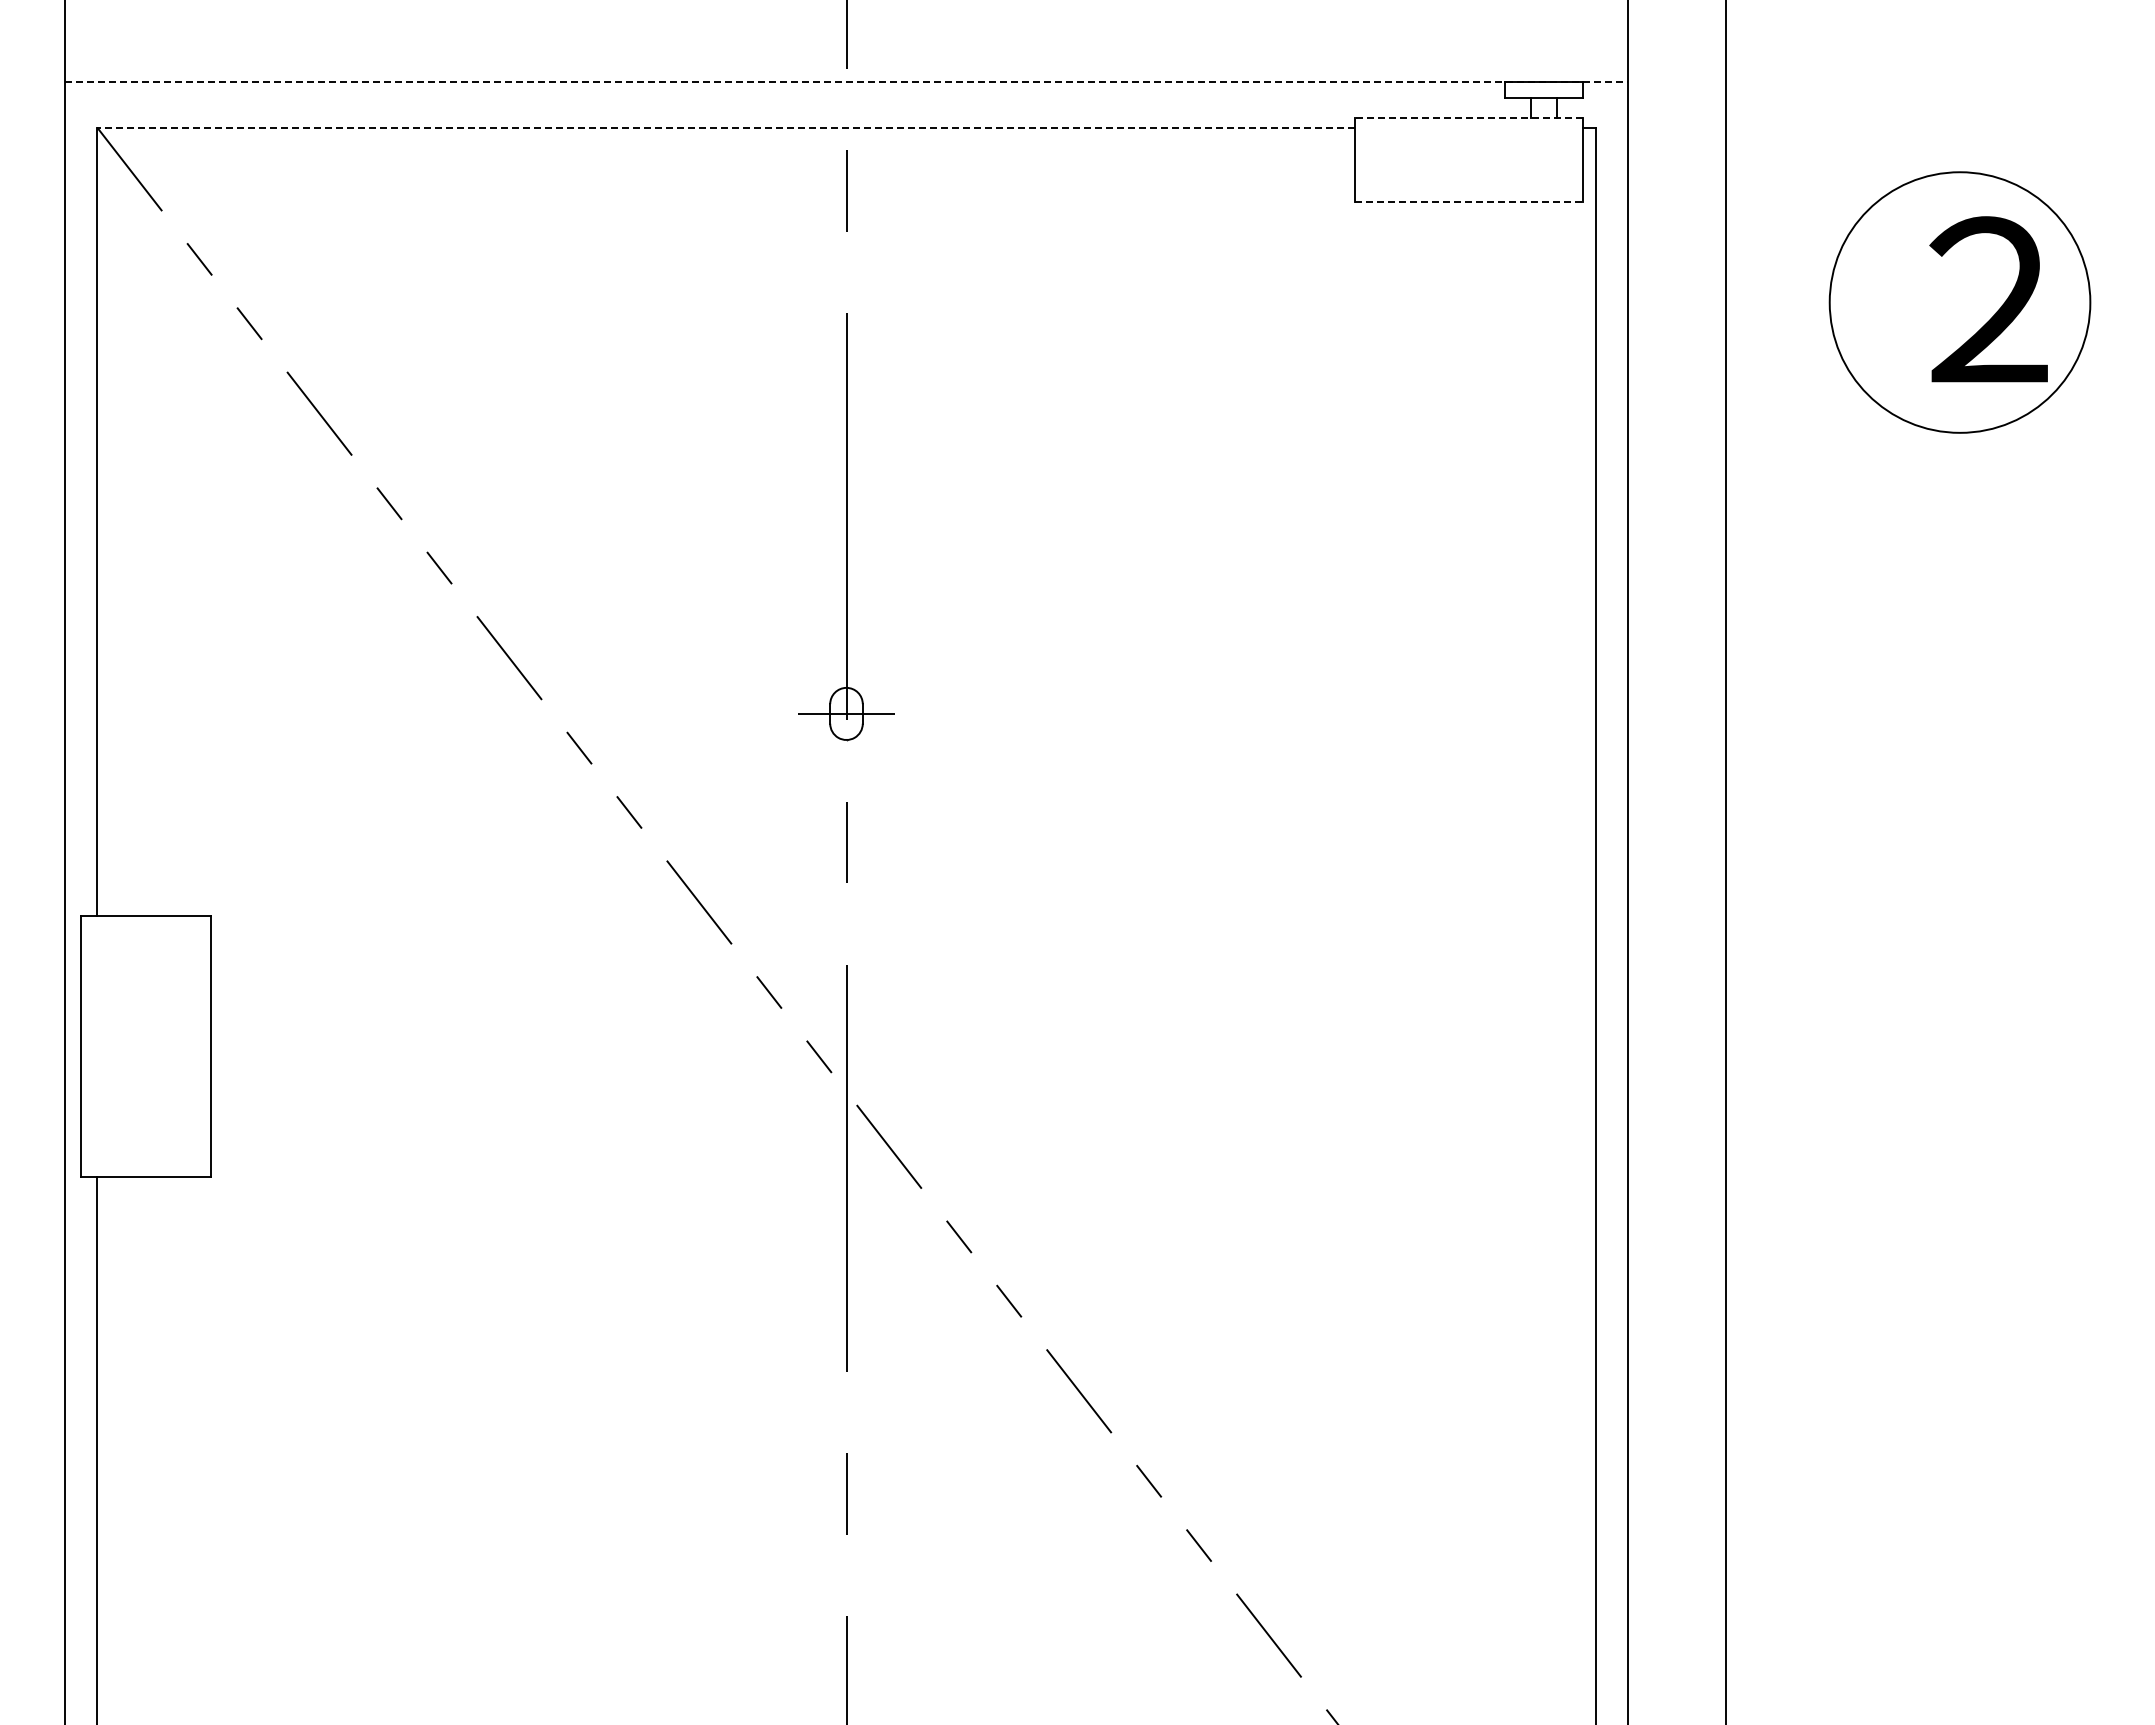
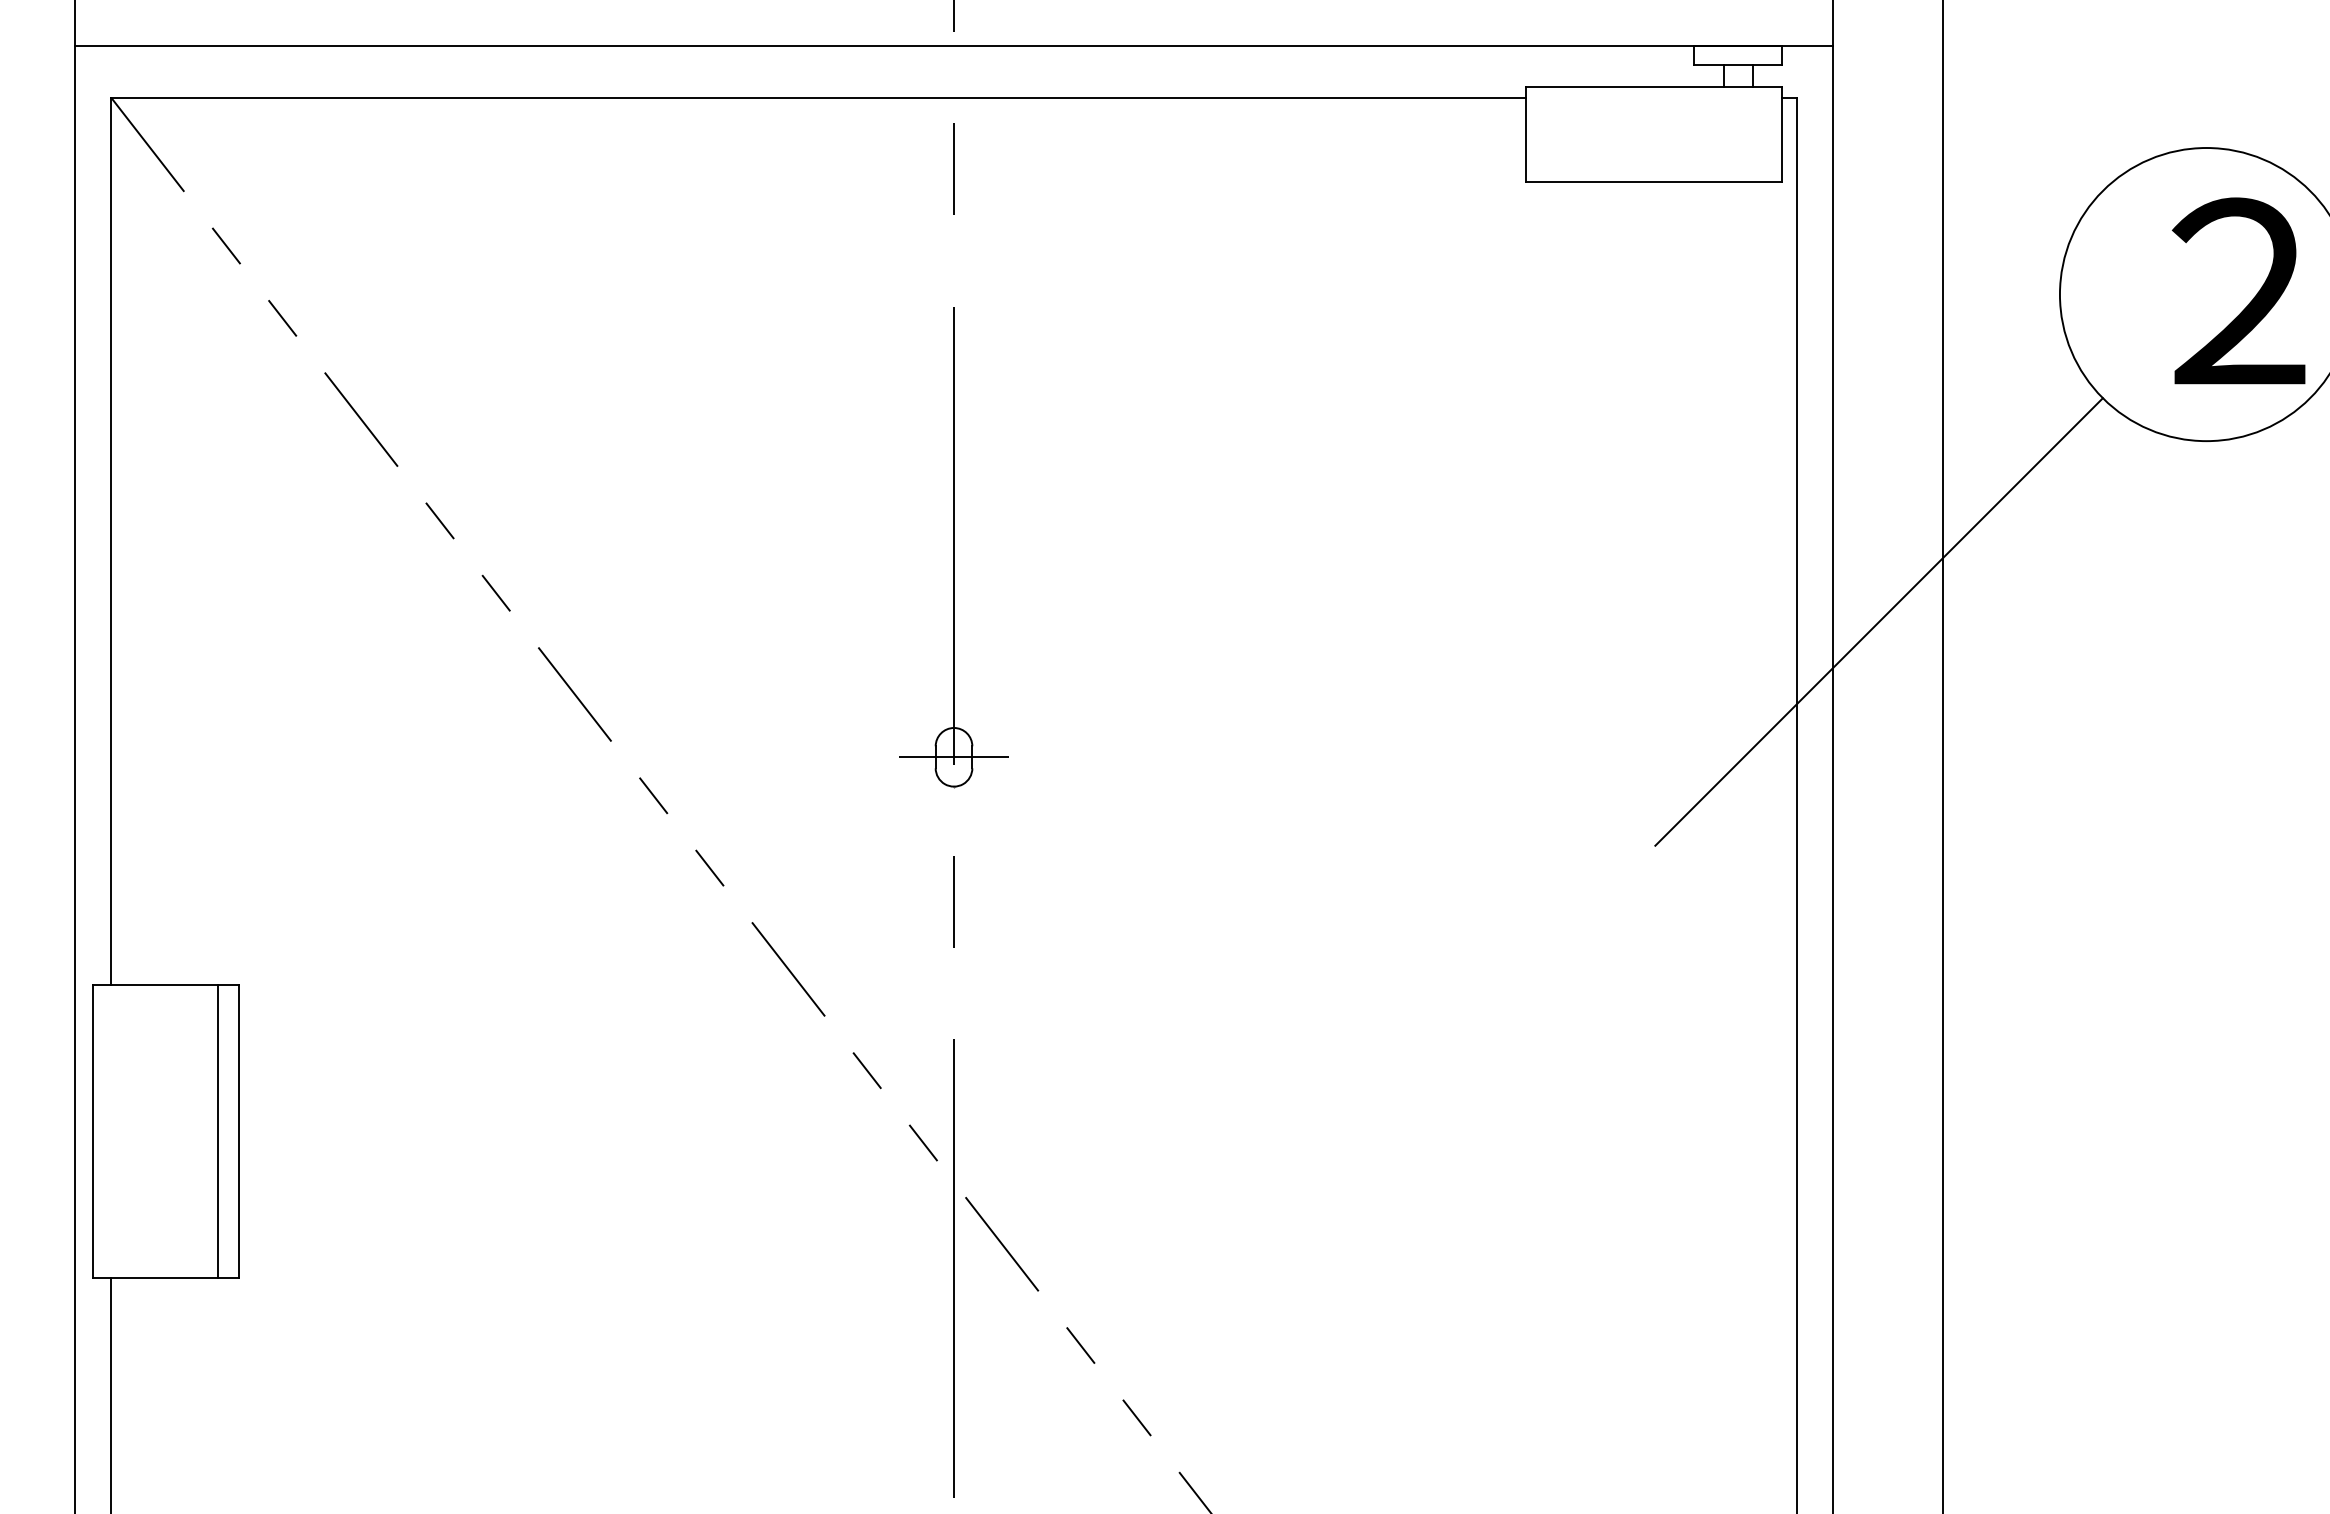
line: (846, 81) -> (954, 45), dashed -> solid
line: (1468, 117) -> (1653, 86), dashed -> solid
line: (725, 127) -> (817, 97), dashed -> solid
line: (1469, 202) -> (1654, 182), dashed -> solid
line: (1668, 593) -> (1878, 621), added
line: (191, 1045) -> (217, 1130), added

